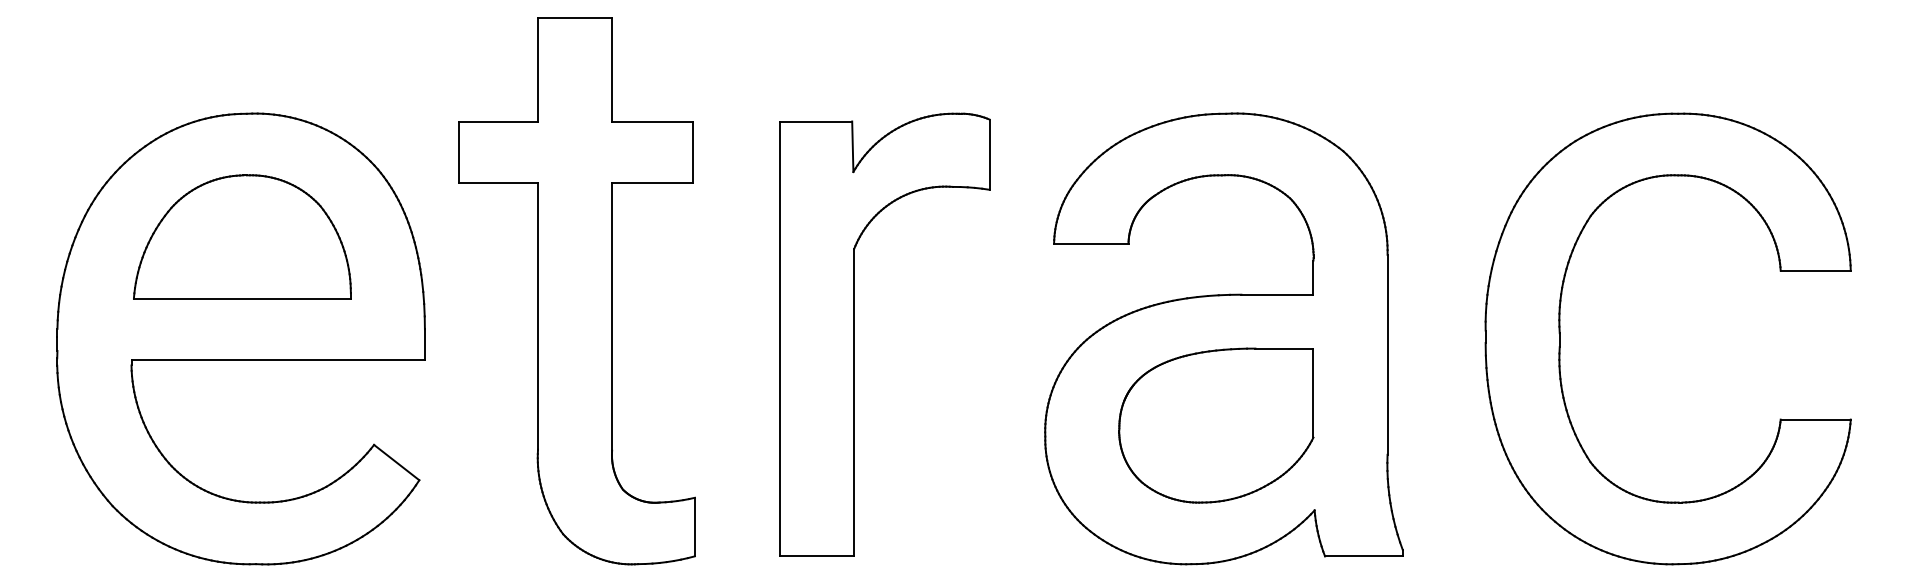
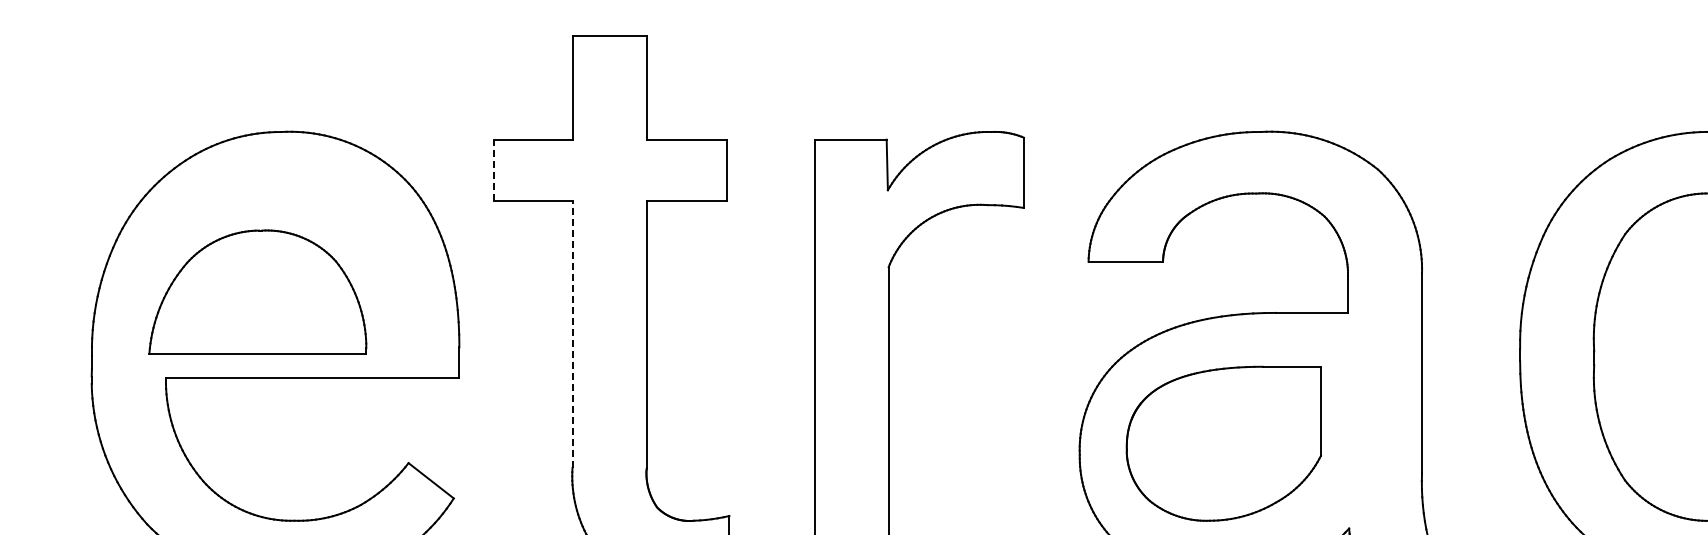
line: (459, 152) -> (493, 170), solid -> dashed
part: (242, 236) -> (257, 291), moved
line: (538, 315) -> (572, 333), solid -> dashed
part: (1216, 425) -> (1223, 443), moved

